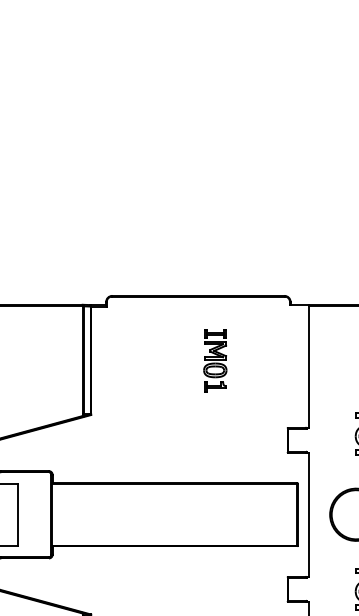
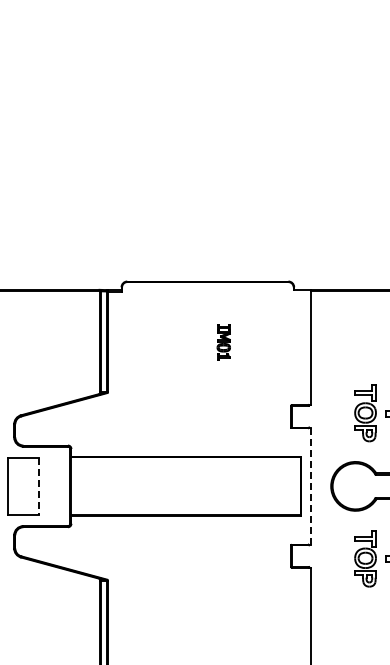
part: (215, 361) -> (223, 342), size x0.6
line: (18, 514) -> (39, 486), solid -> dashed
line: (309, 514) -> (311, 486), solid -> dashed

